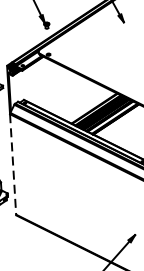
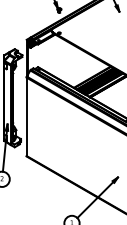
line: (13, 165) -> (26, 117), dashed -> solid

